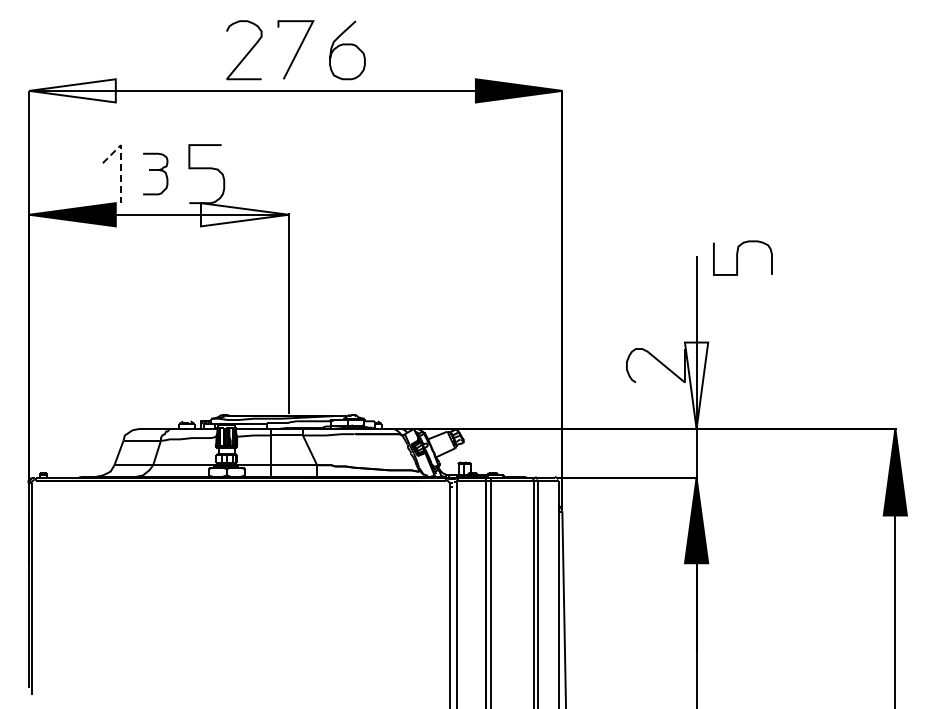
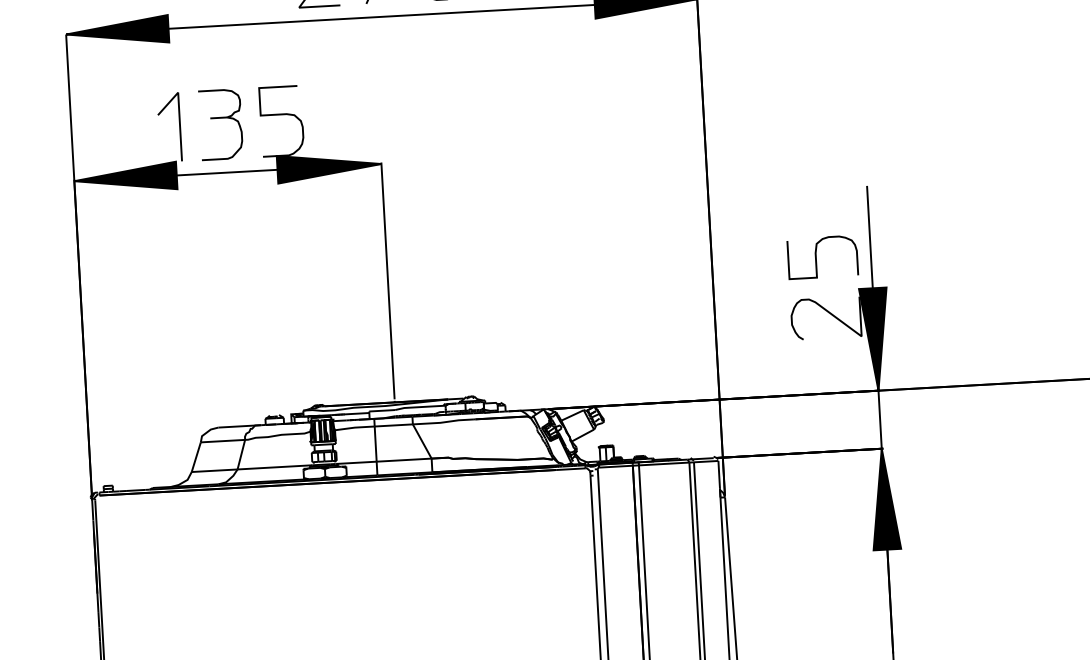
fill: (72, 90) -> (117, 31), added
line: (120, 160) -> (178, 110), dashed -> solid
part: (155, 173) -> (220, 123), size x1.43
fill: (244, 214) -> (329, 166), added
curve: (737, 257) -> (816, 256), moved
fill: (696, 385) -> (875, 339), added

